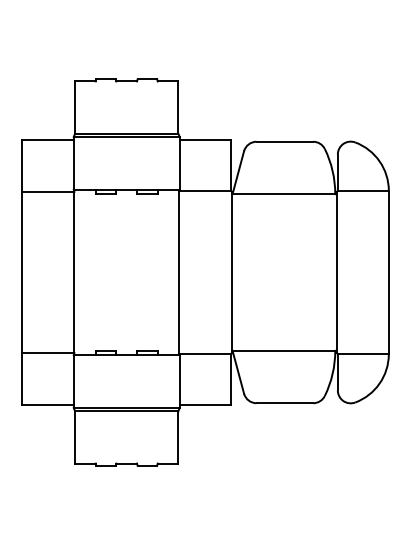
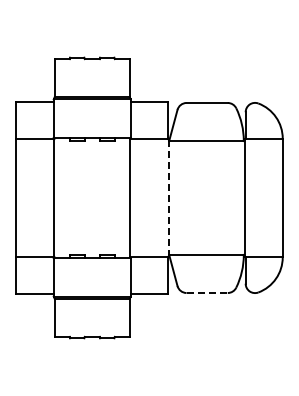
line: (231, 273) -> (168, 198), solid -> dashed
line: (285, 403) -> (207, 293), solid -> dashed

